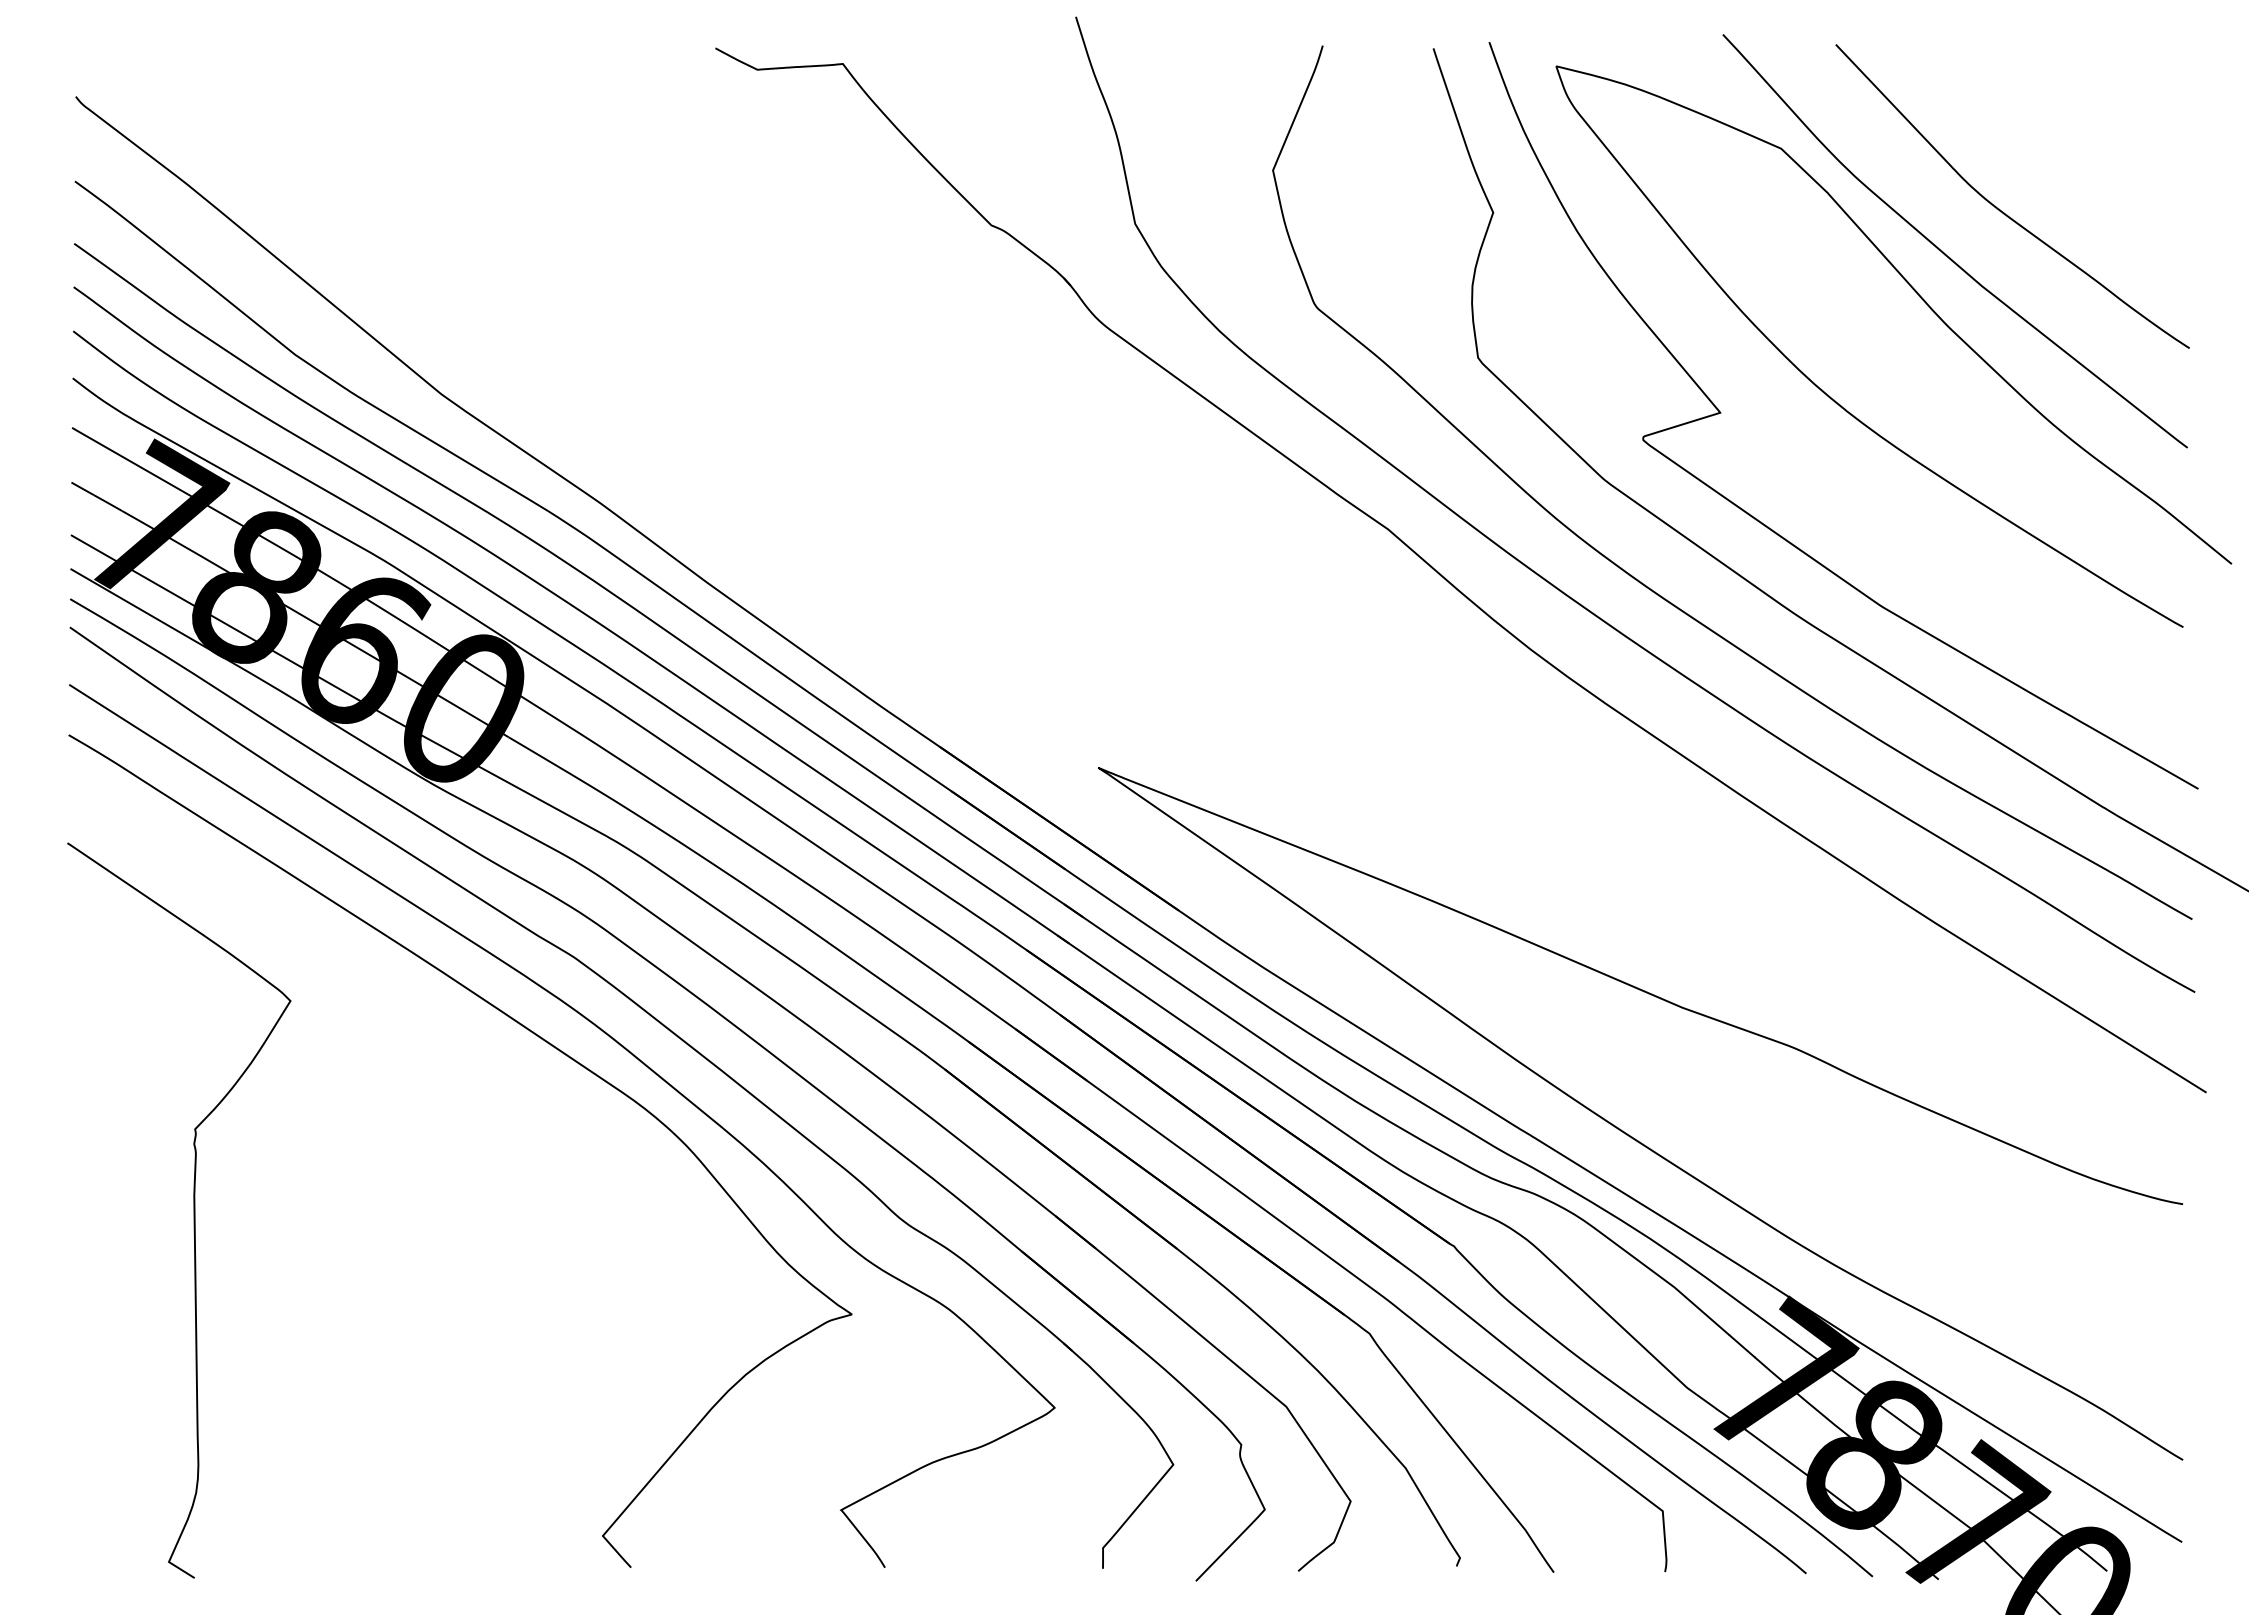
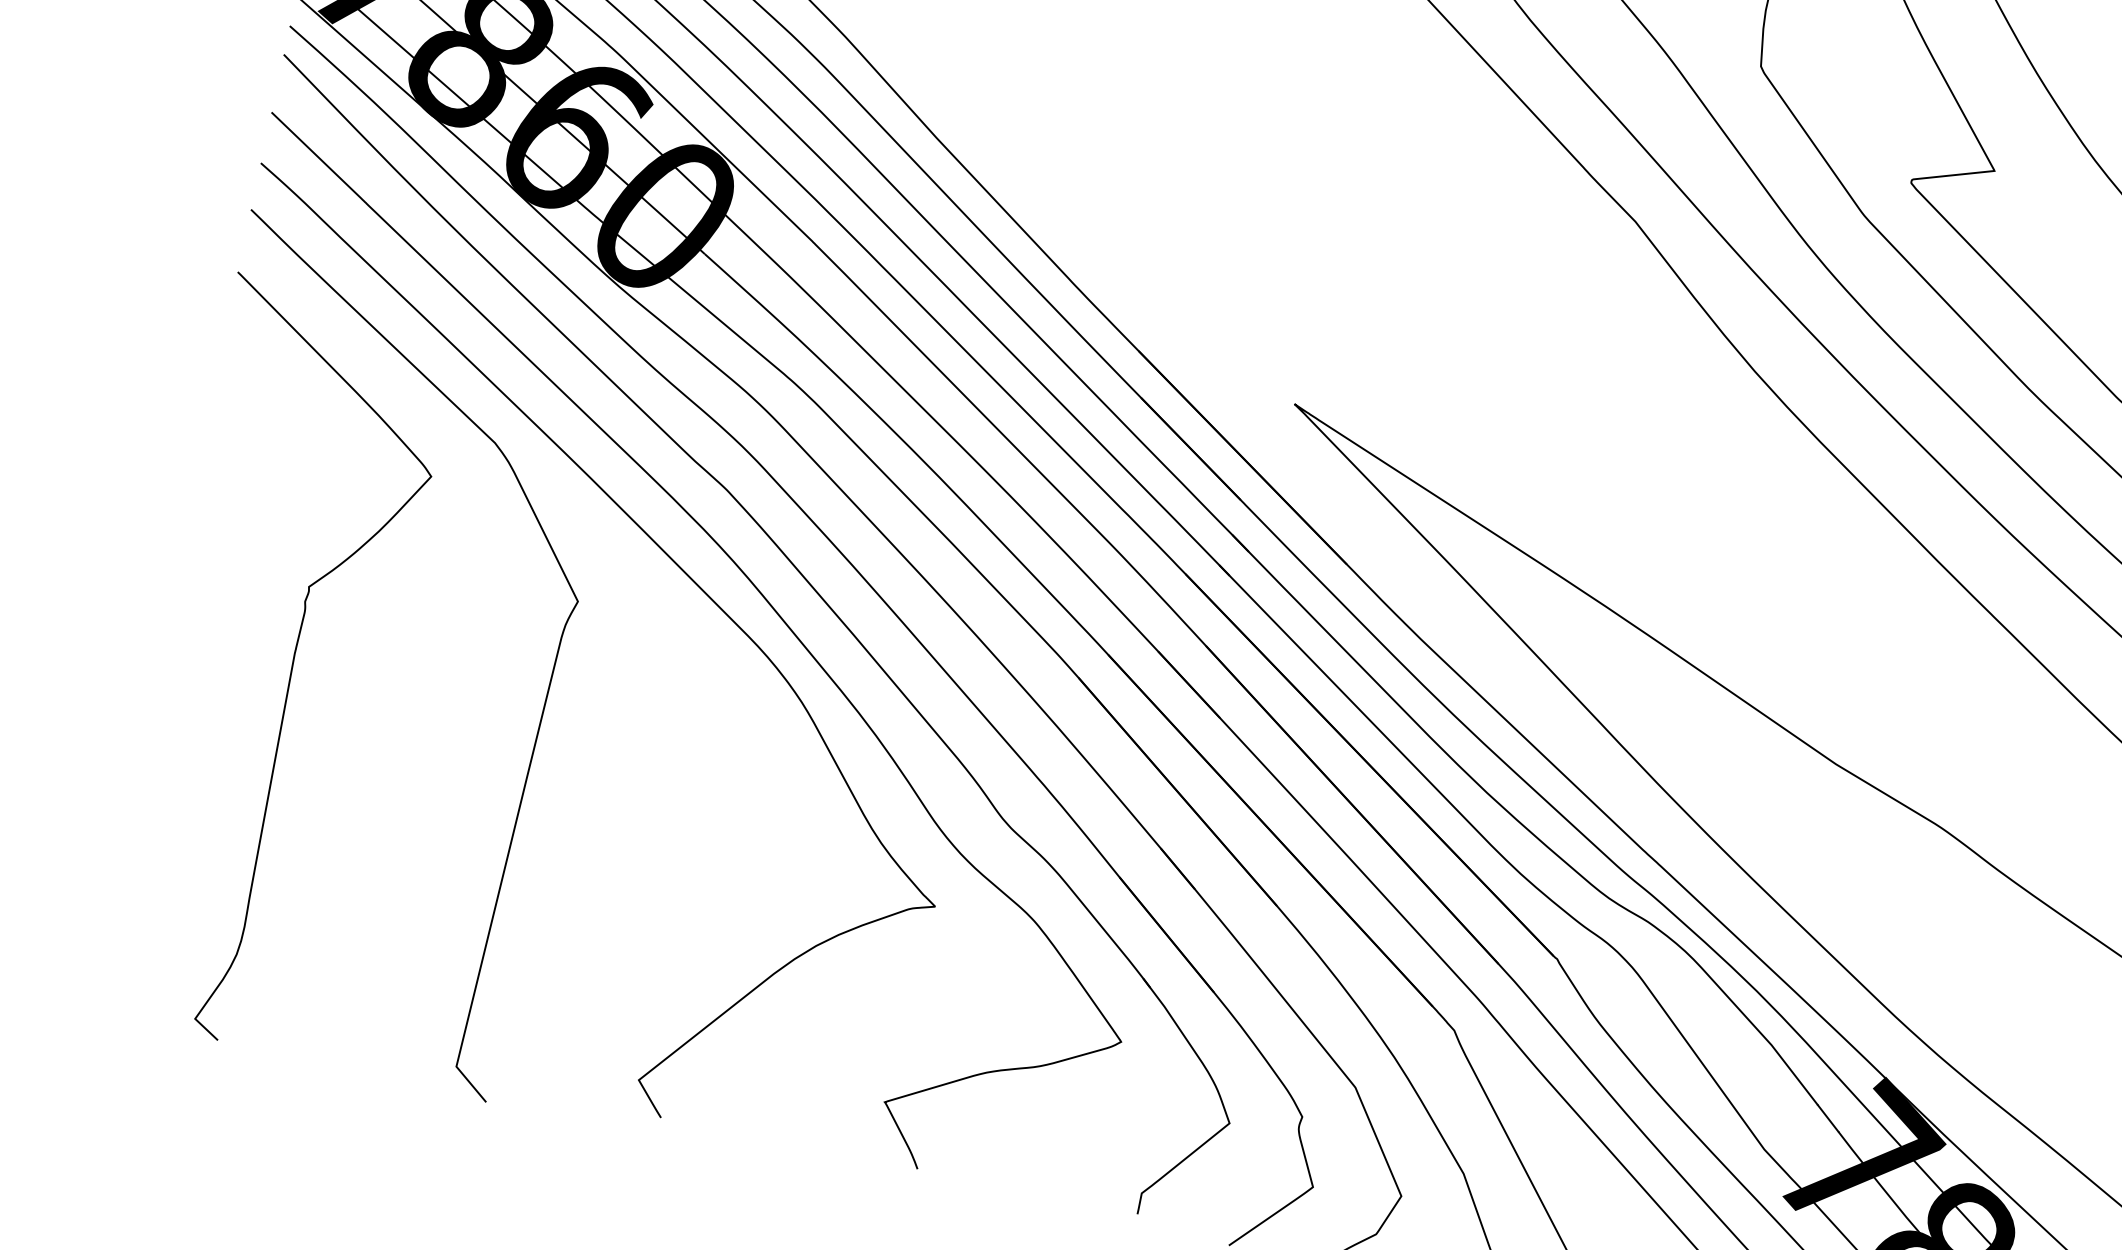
curve: (441, 1183) -> (546, 691), added

